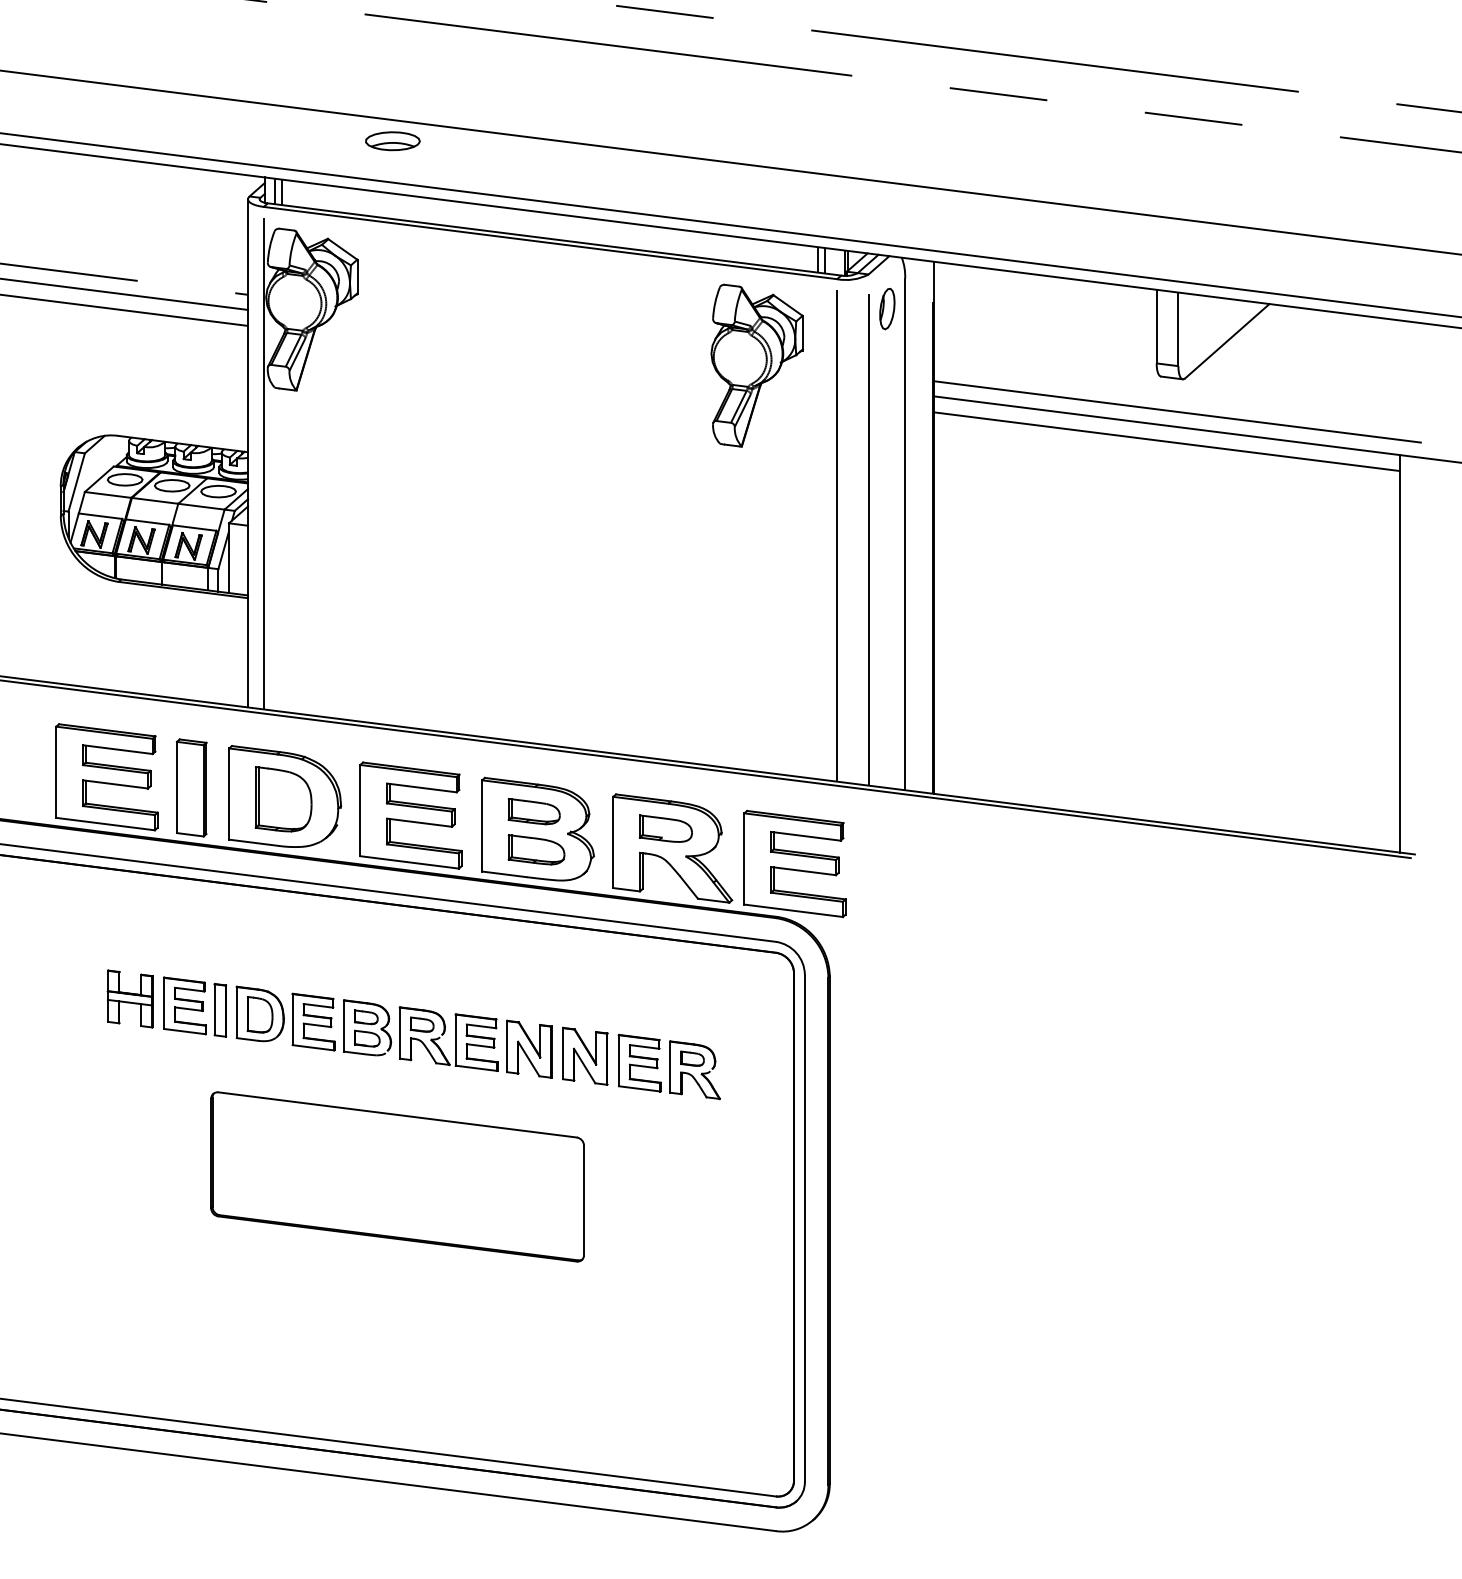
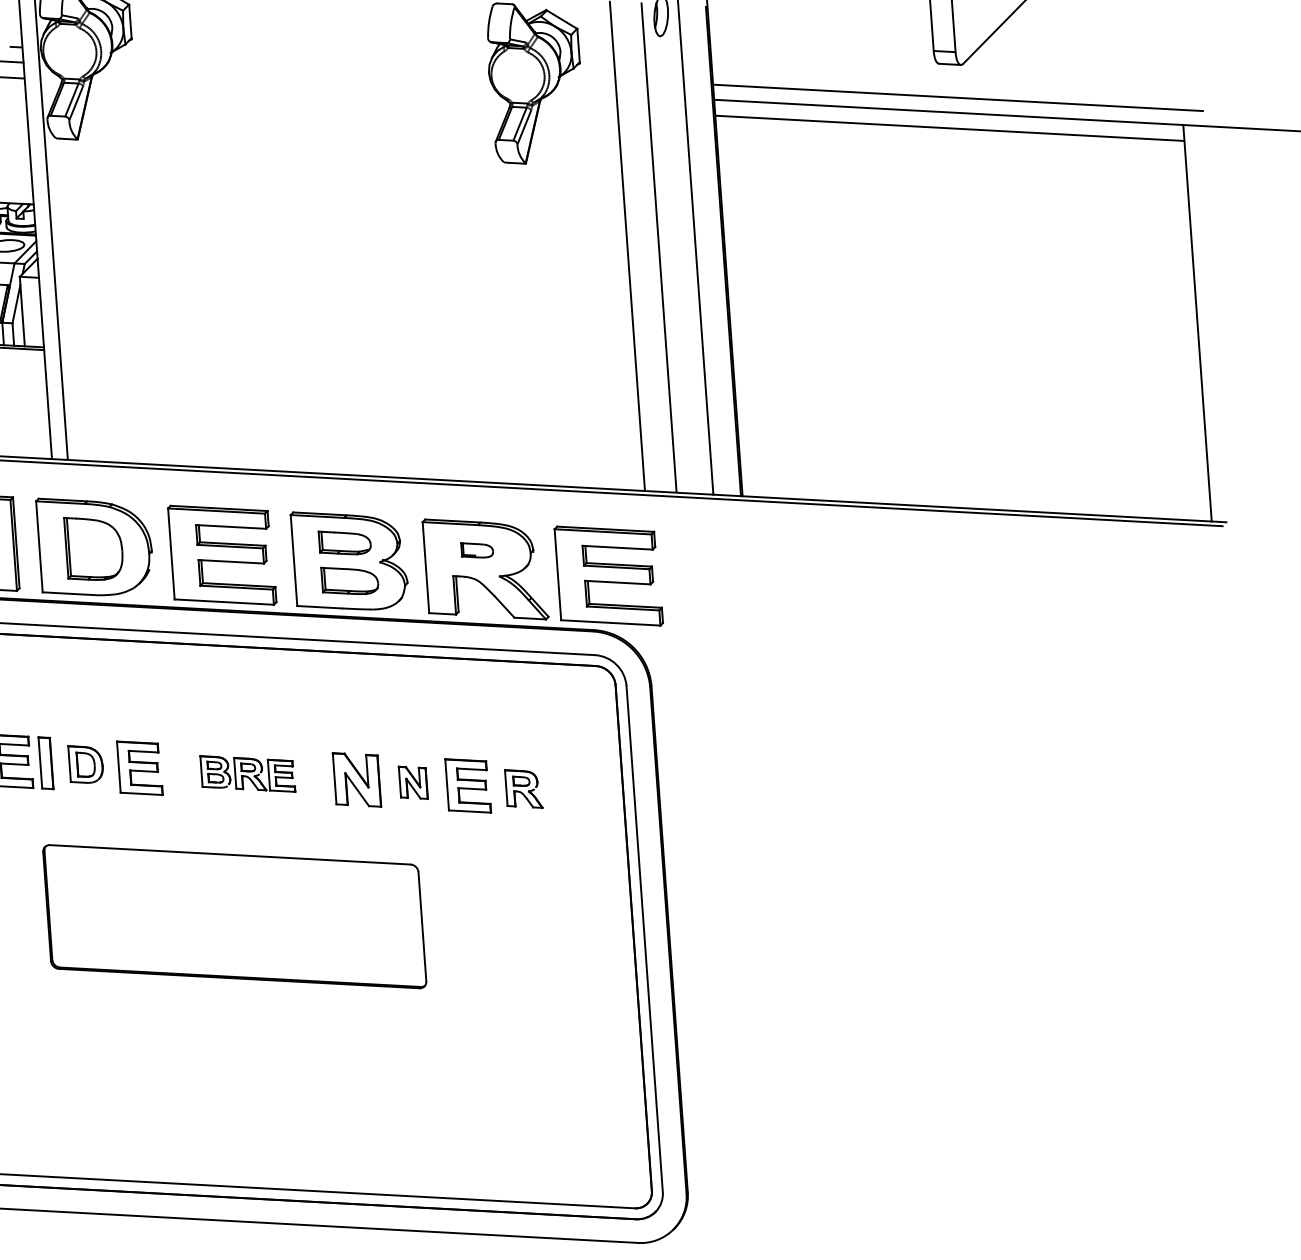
part: (665, 828) -> (477, 549), size x0.6
part: (259, 1013) -> (85, 763), size x0.7
part: (420, 1035) -> (247, 773), size x0.6
part: (585, 1055) -> (413, 782), size x0.6
part: (694, 1070) -> (523, 789), size x0.7

